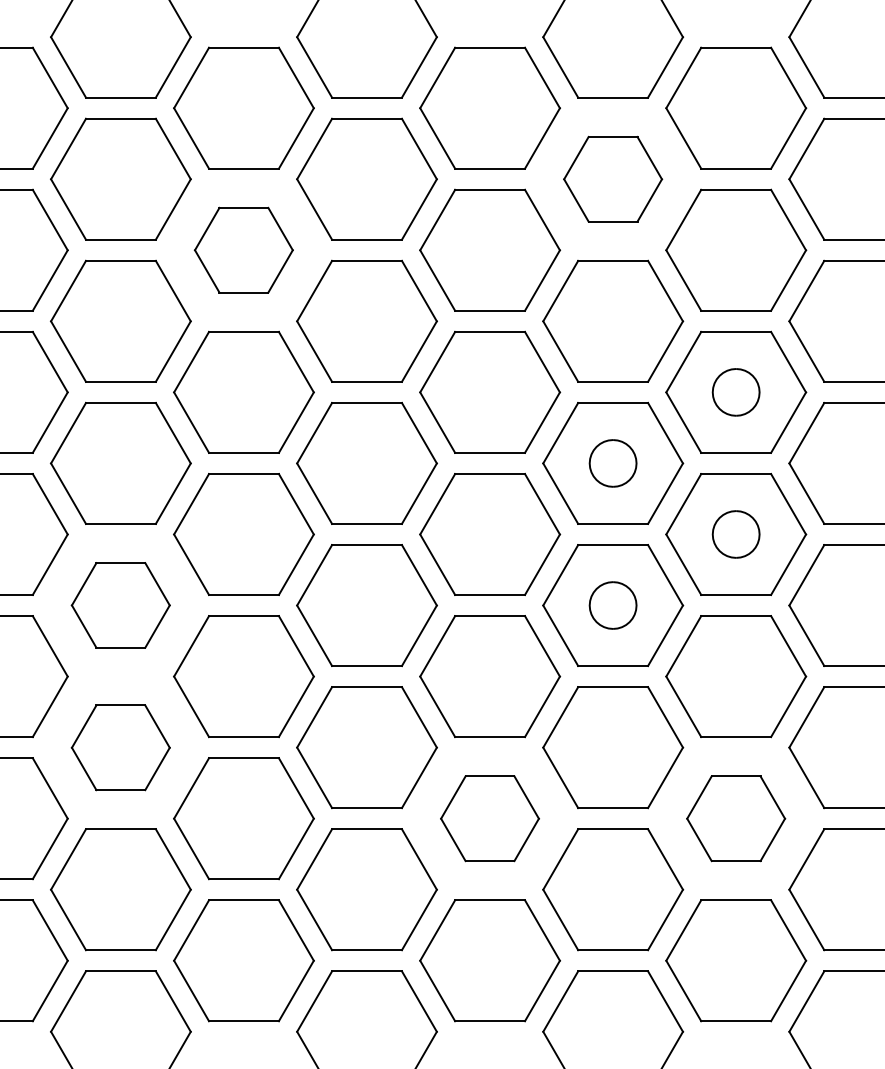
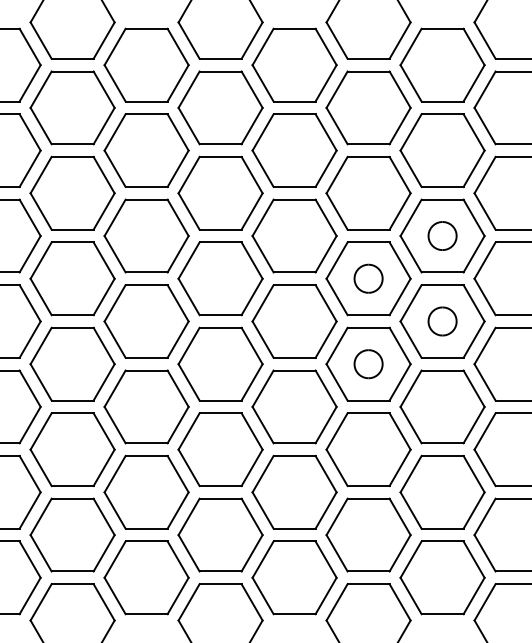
part: (612, 178) -> (368, 107), size x1.43
part: (243, 250) -> (146, 150), size x1.43
part: (120, 604) -> (72, 363), size x1.43
part: (120, 747) -> (72, 449), size x1.43
part: (489, 818) -> (294, 492), size x1.43
part: (736, 818) -> (442, 492), size x1.43

